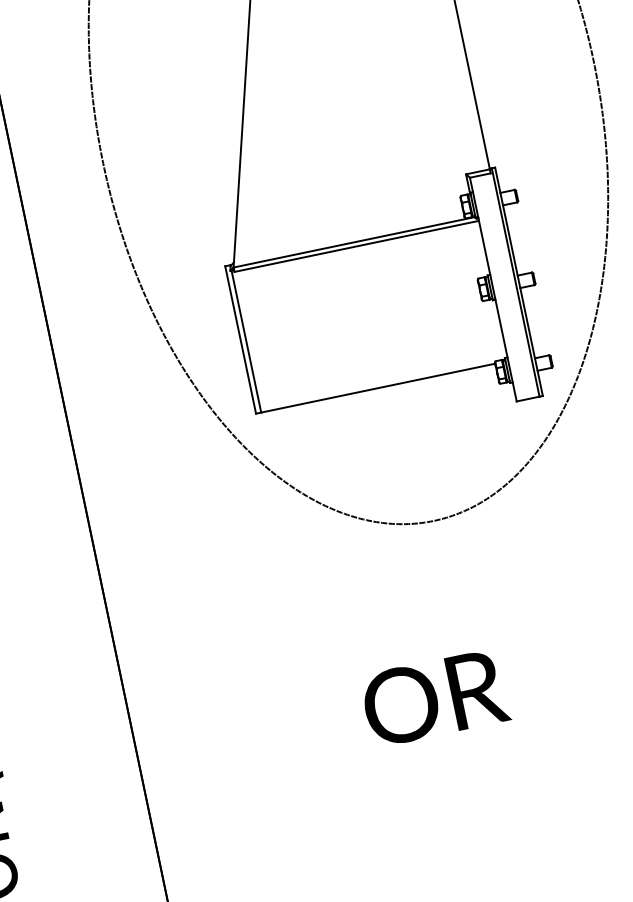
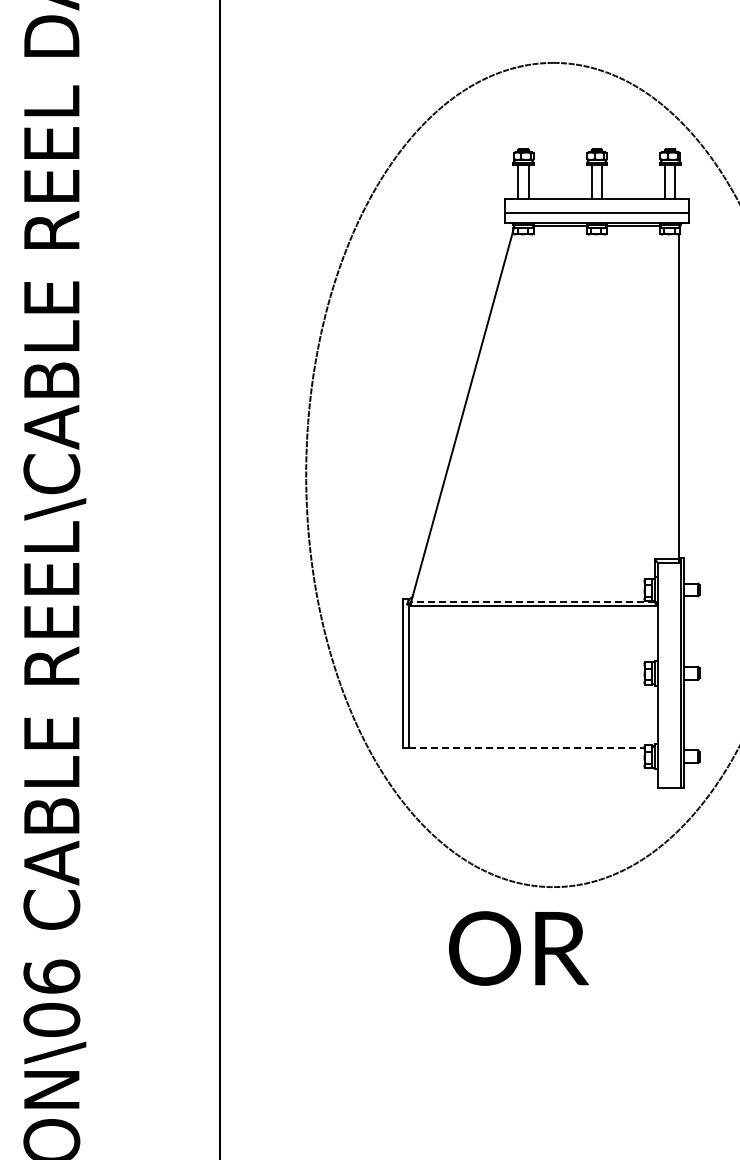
line: (353, 242) -> (532, 601), solid -> dashed
line: (379, 387) -> (527, 747), solid -> dashed
text: (434, 698) -> (518, 948), moved

